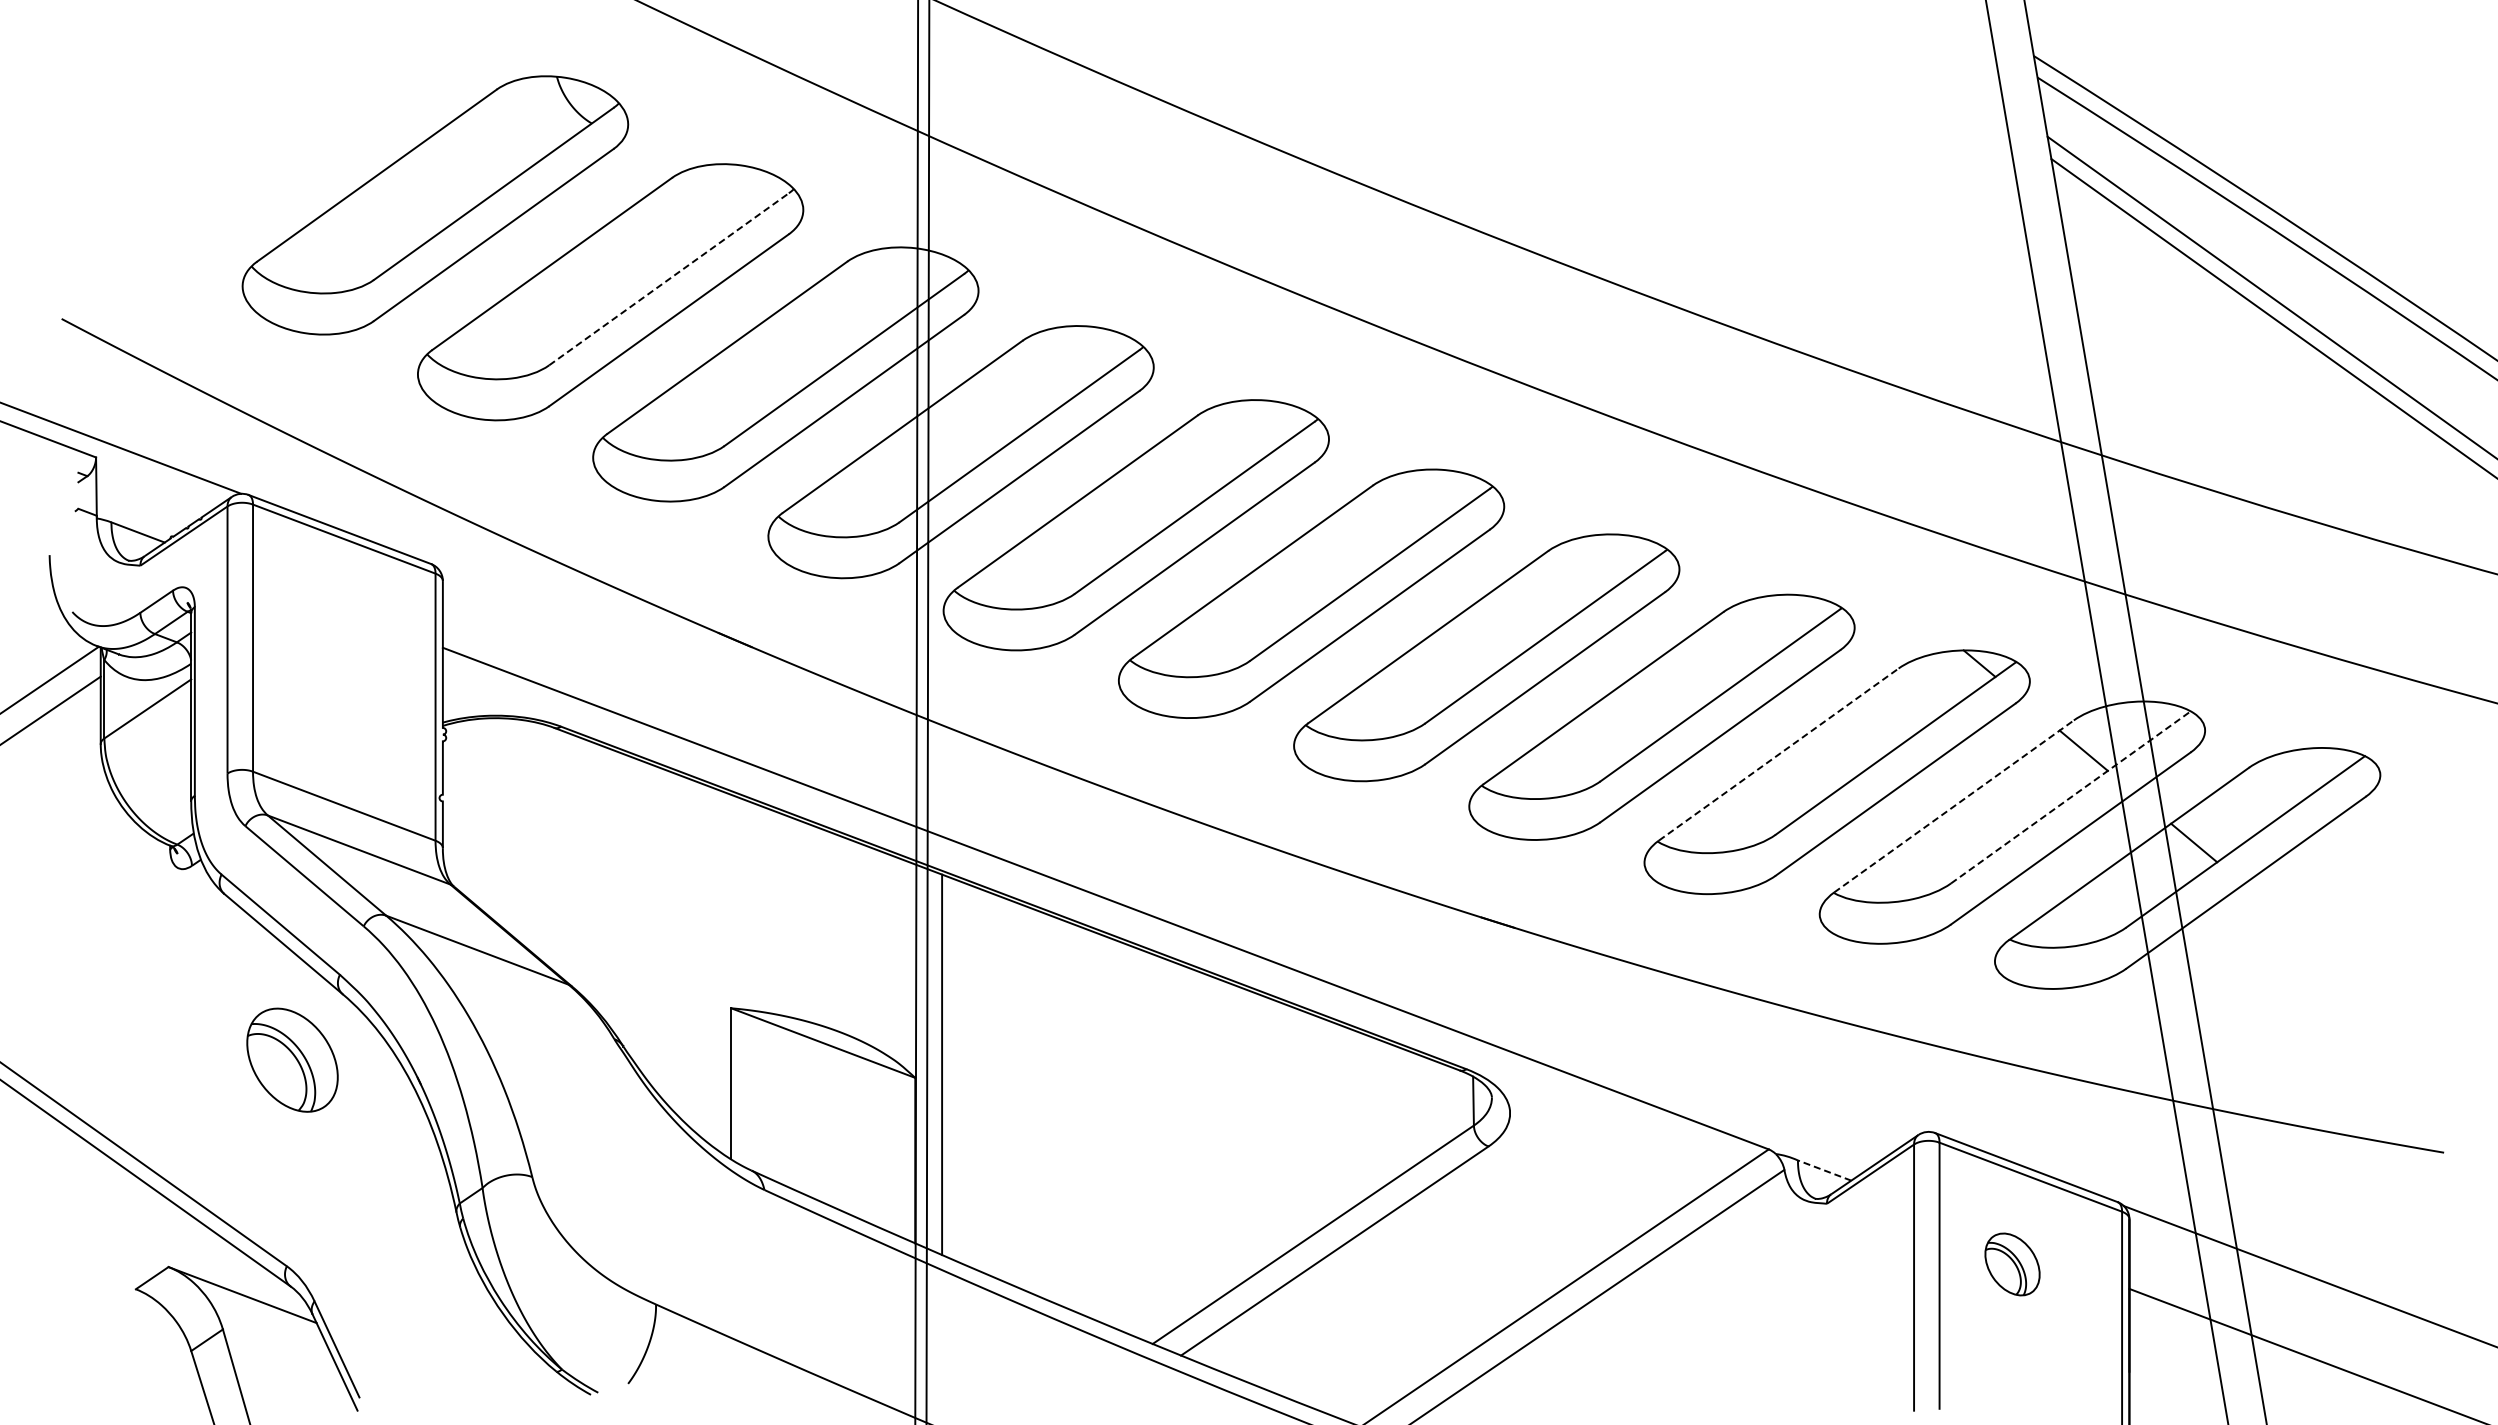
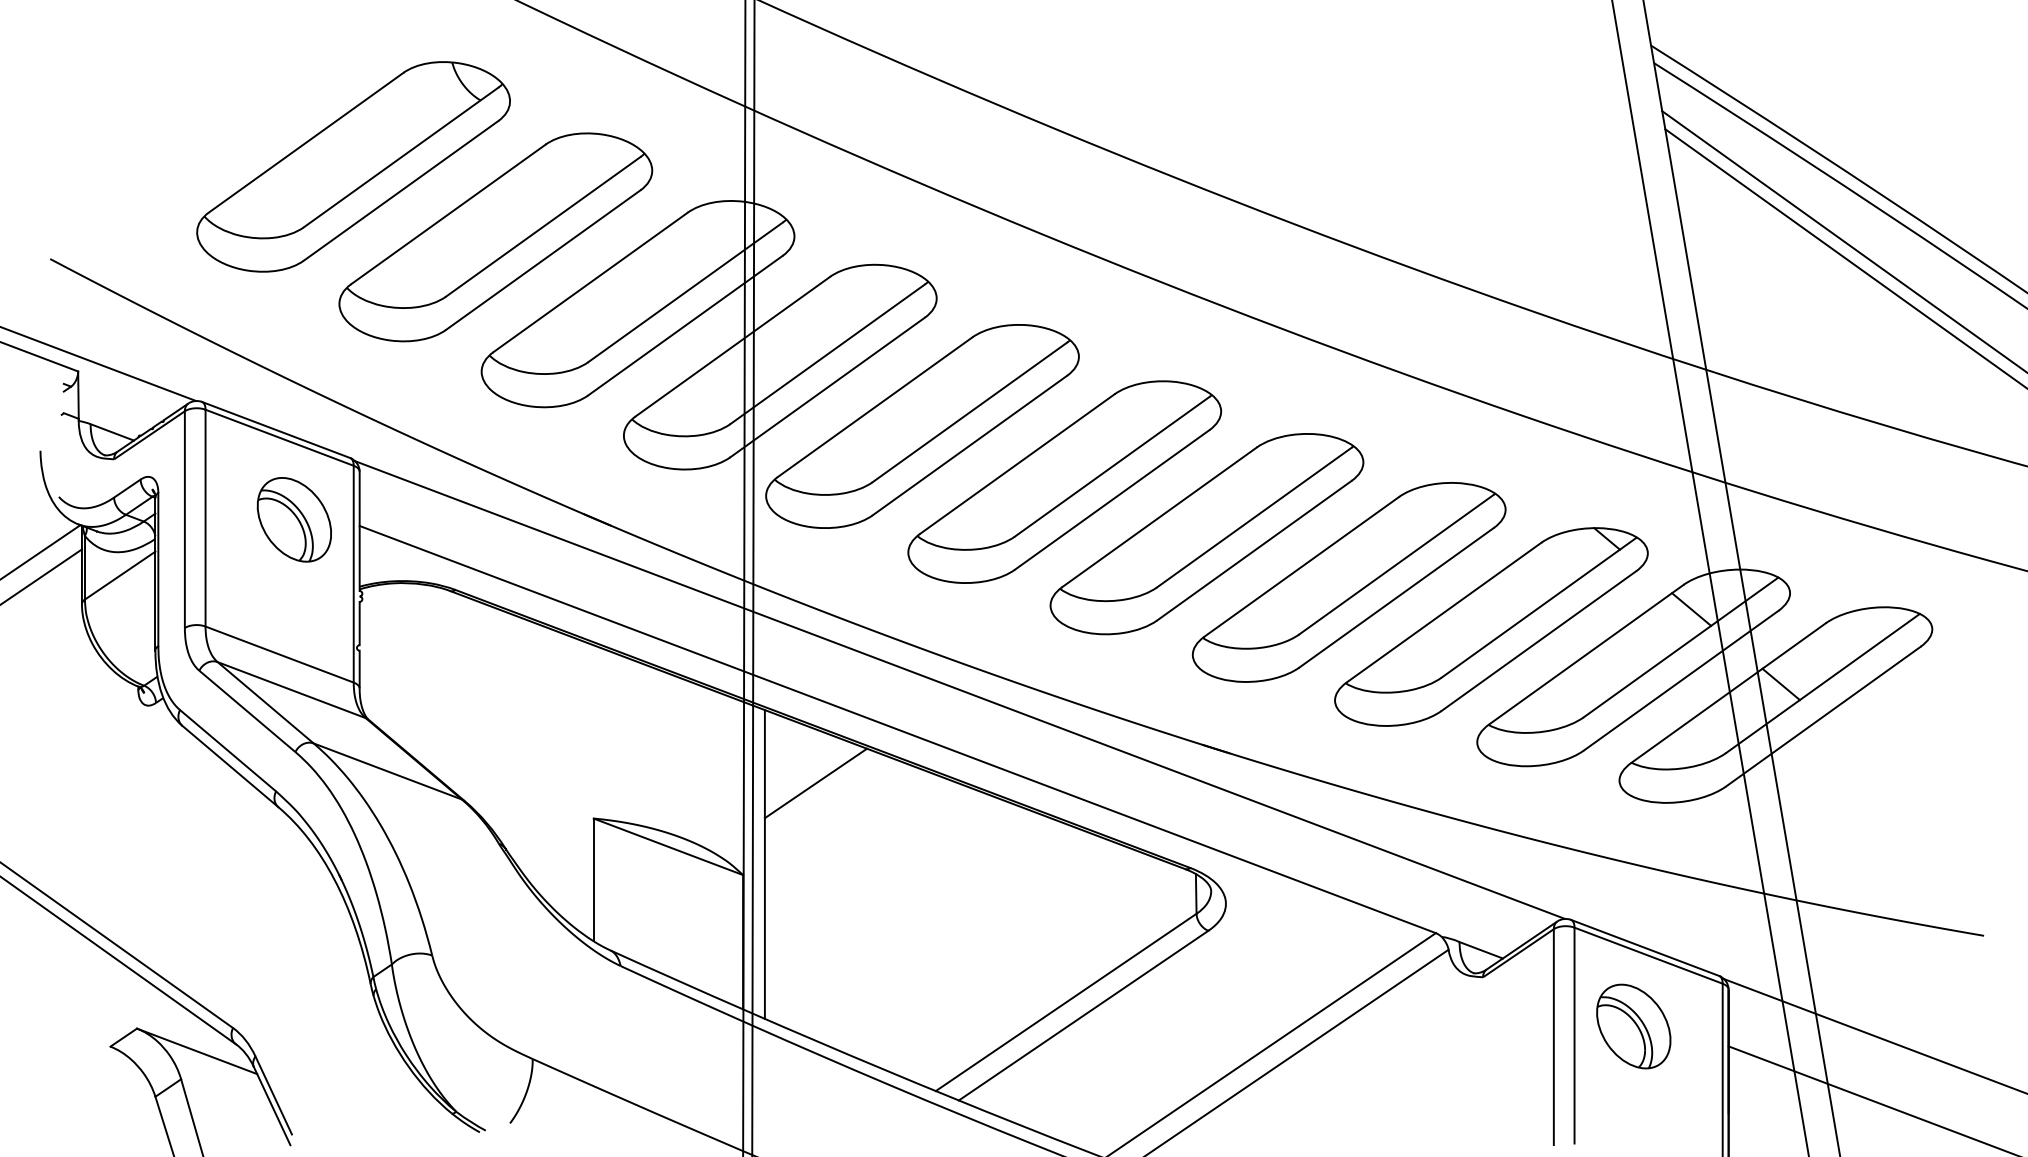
line: (669, 279) -> (543, 227), dashed -> solid
line: (1779, 754) -> (1444, 612), dashed -> solid
line: (2071, 797) -> (1681, 647), dashed -> solid
line: (1954, 806) -> (1586, 654), dashed -> solid
line: (1182, 849) -> (960, 689), added
line: (1004, 964) -> (815, 783), added
part: (292, 1059) -> (294, 519), moved
line: (1824, 1170) -> (1481, 950), dashed -> solid
part: (2012, 1264) -> (1633, 1026), size x1.67

